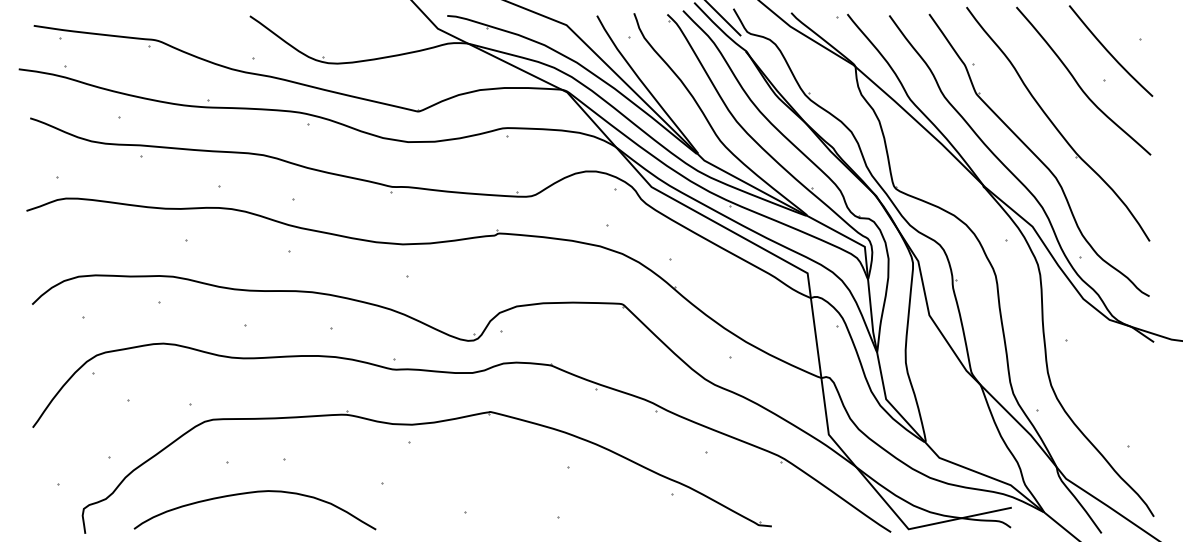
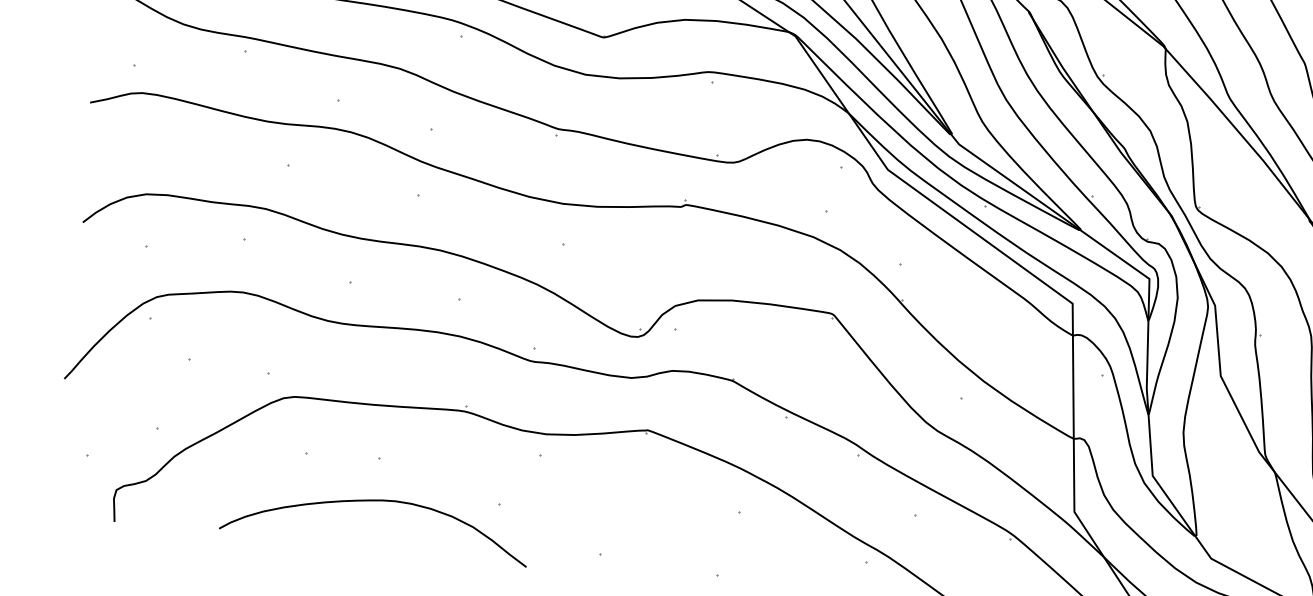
curve: (253, 493) -> (376, 502), moved

